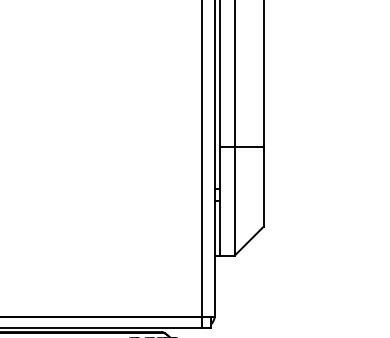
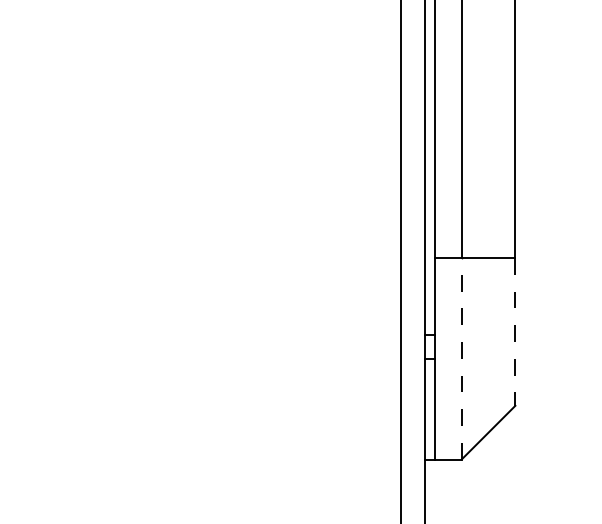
line: (263, 186) -> (514, 331), solid -> dashed
line: (234, 200) -> (461, 357), solid -> dashed

